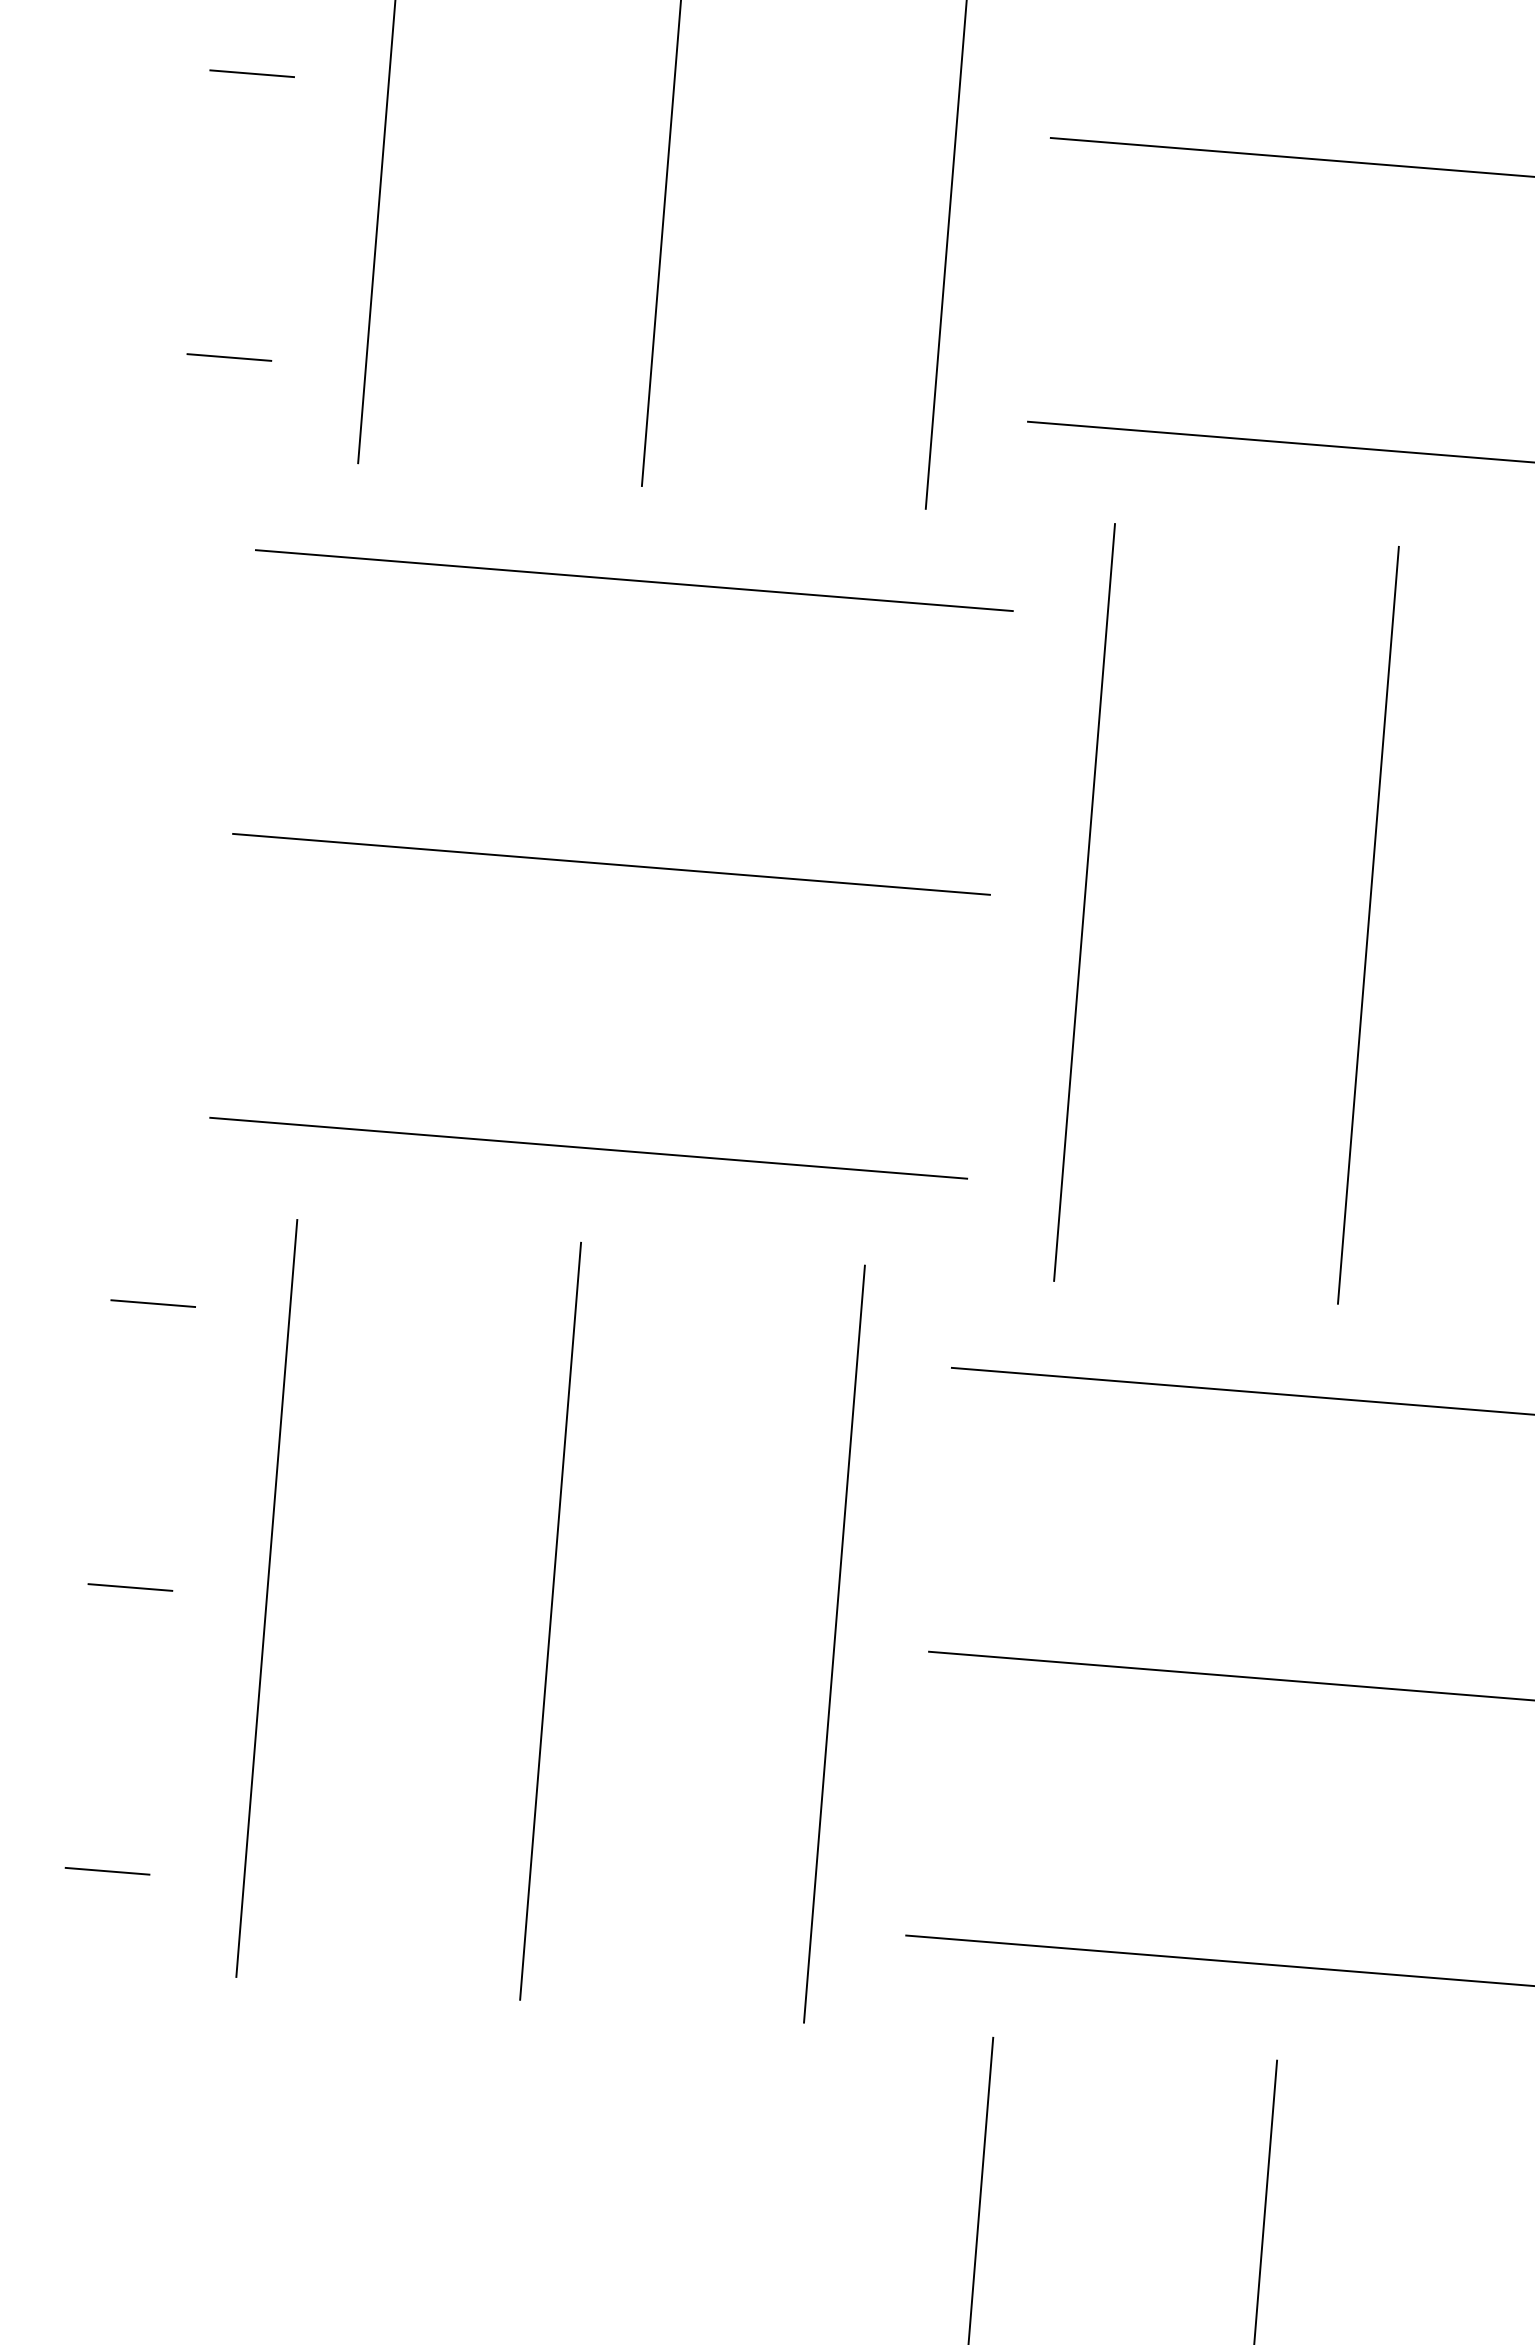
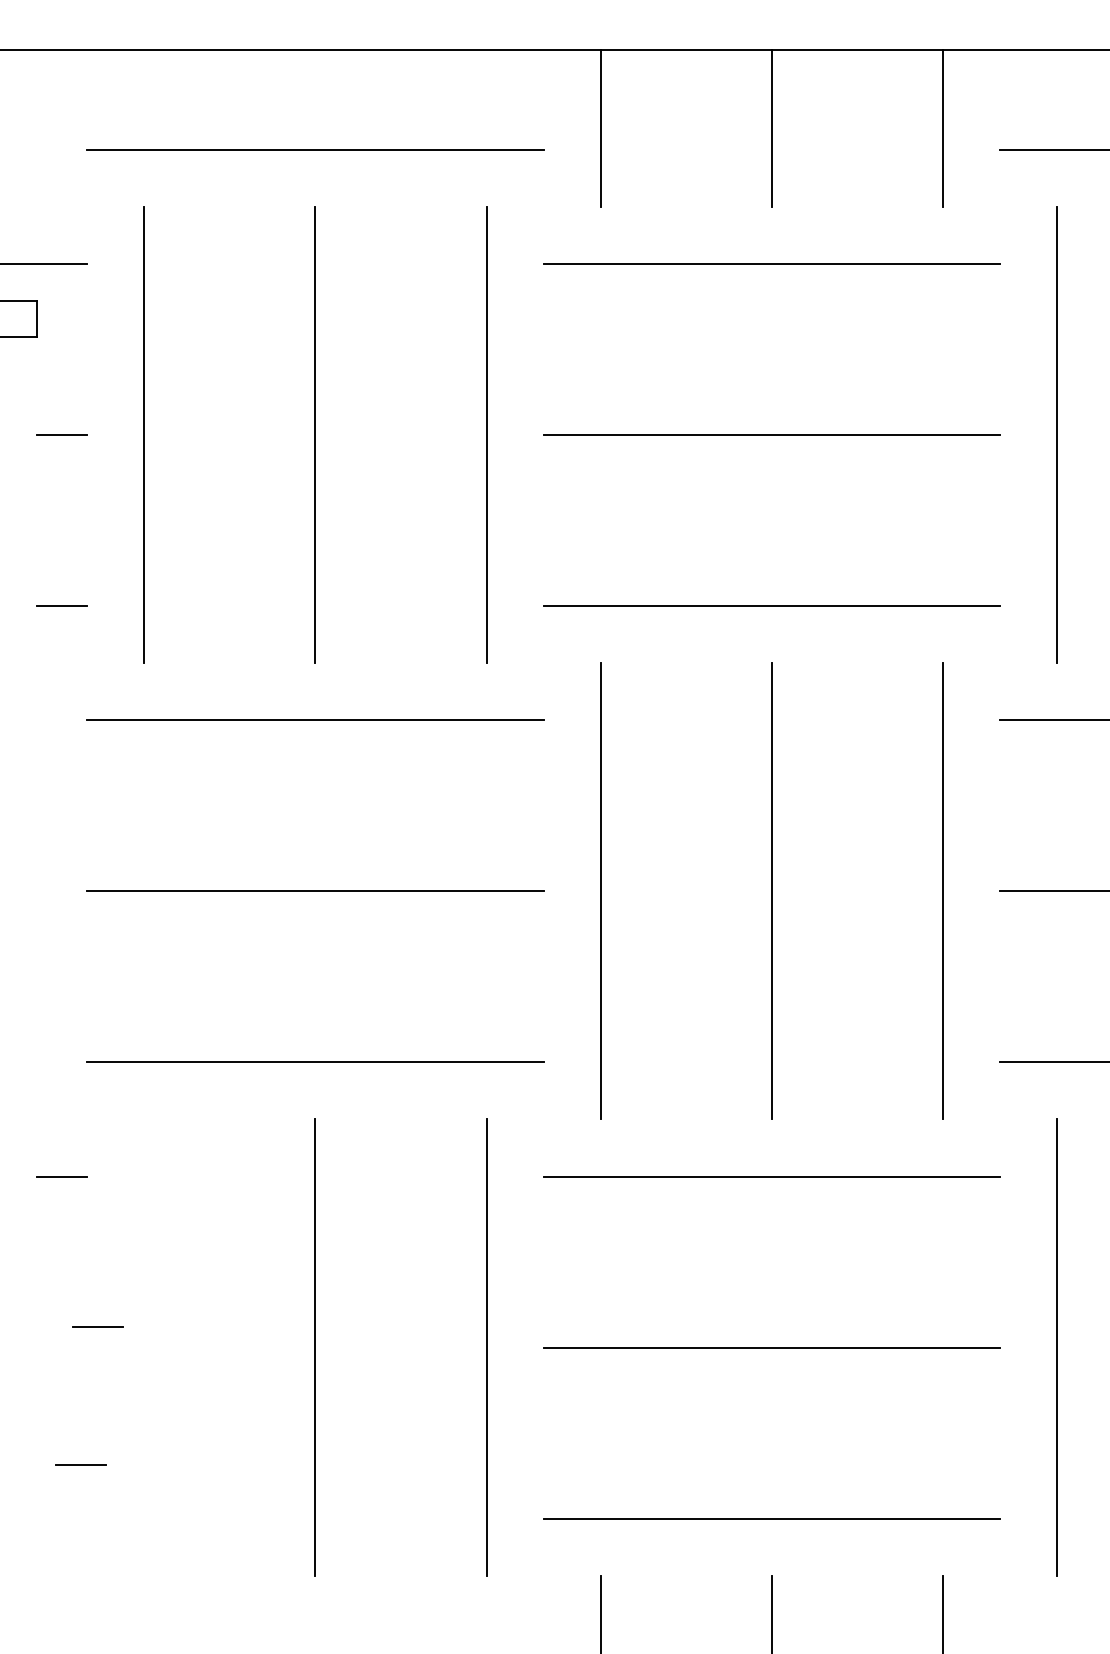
line: (129, 1587) -> (97, 1326), moved
line: (265, 1598) -> (143, 1347), removed
line: (106, 1870) -> (80, 1464), moved

